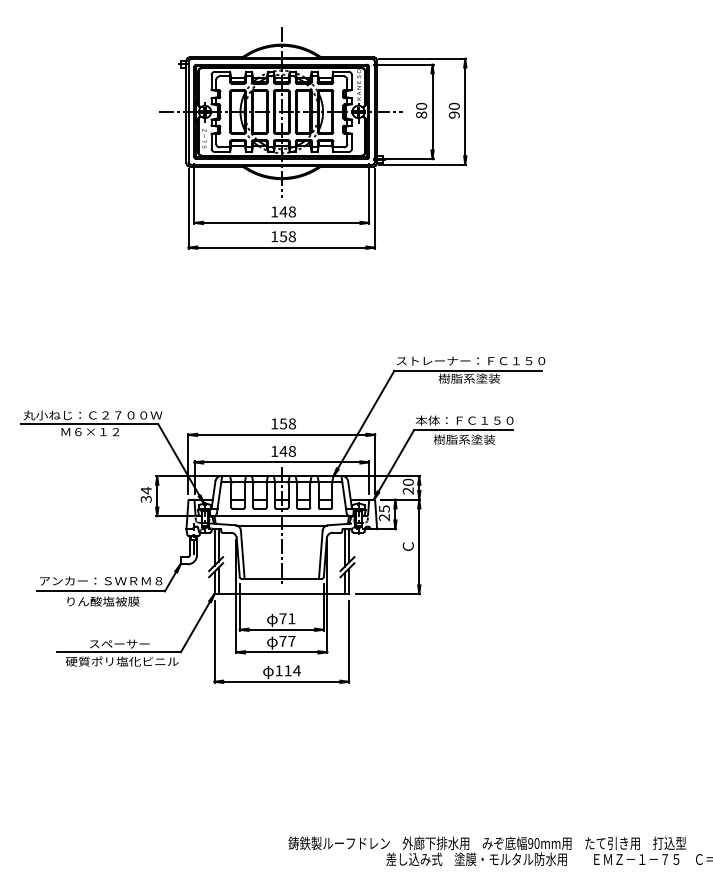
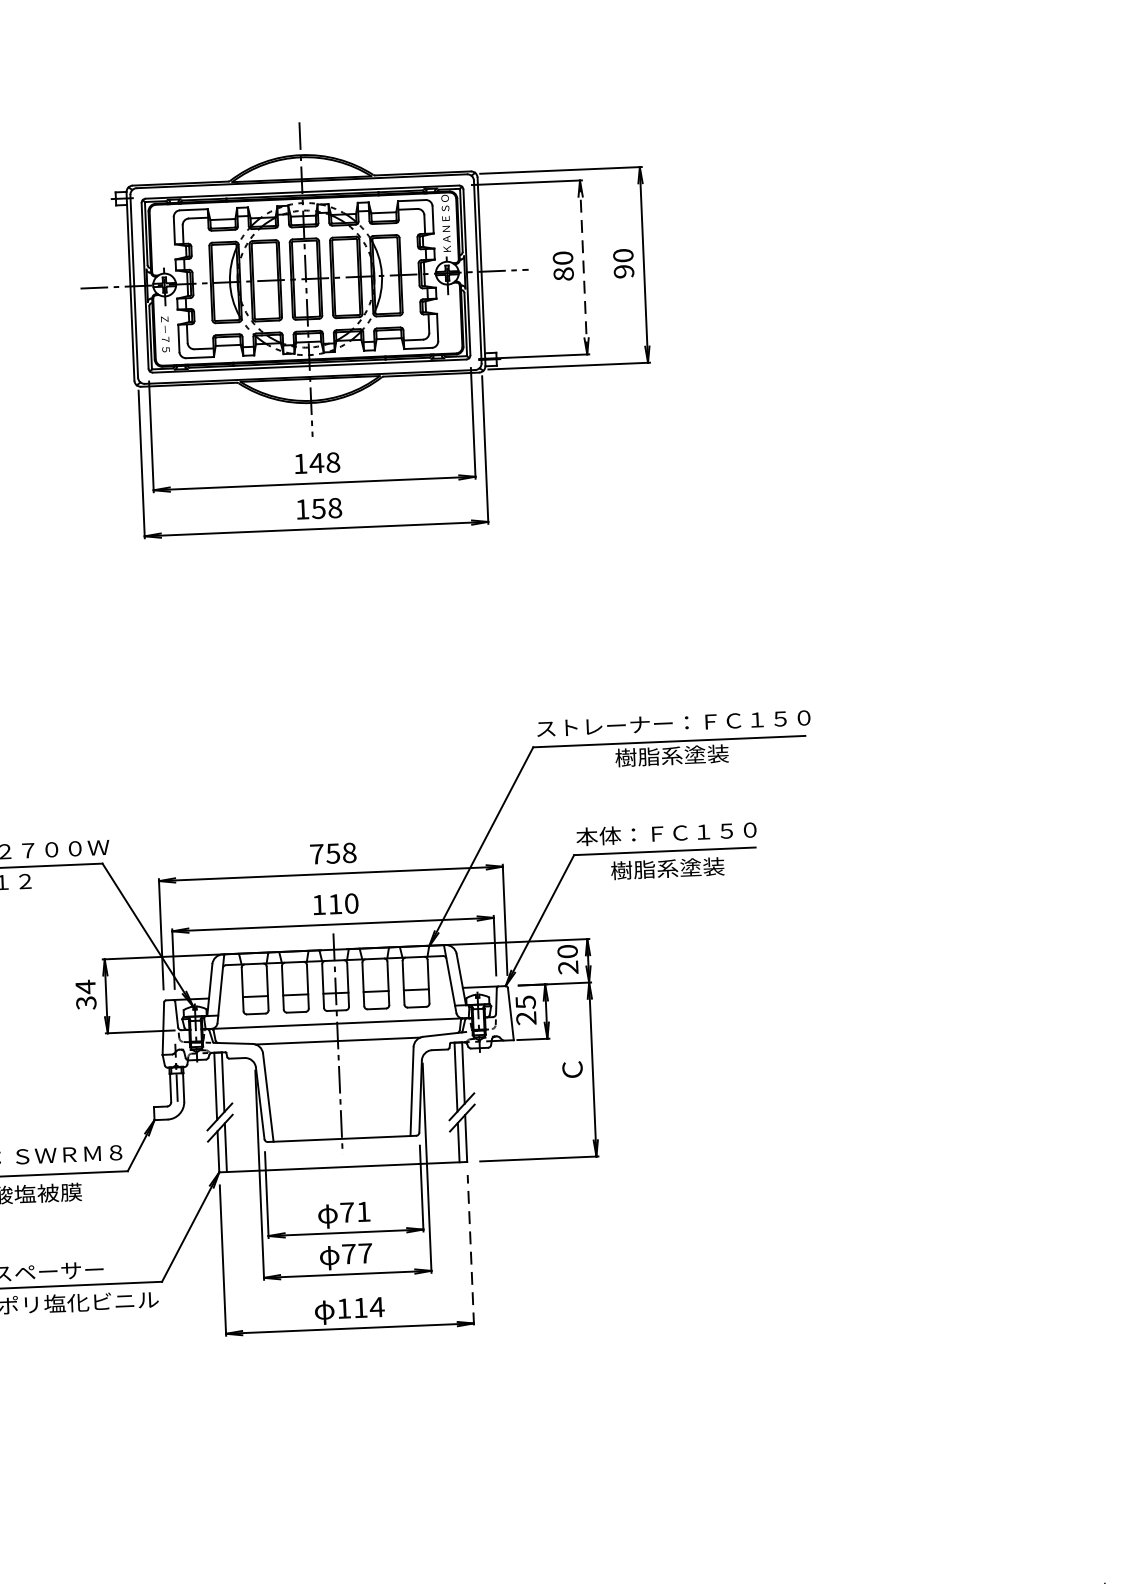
line: (432, 111) -> (583, 266), solid -> dashed
text: (274, 423) -> (316, 853), 158 -> 758
text: (287, 451) -> (342, 904), 148 -> 110
line: (349, 642) -> (471, 1251), solid -> dashed

